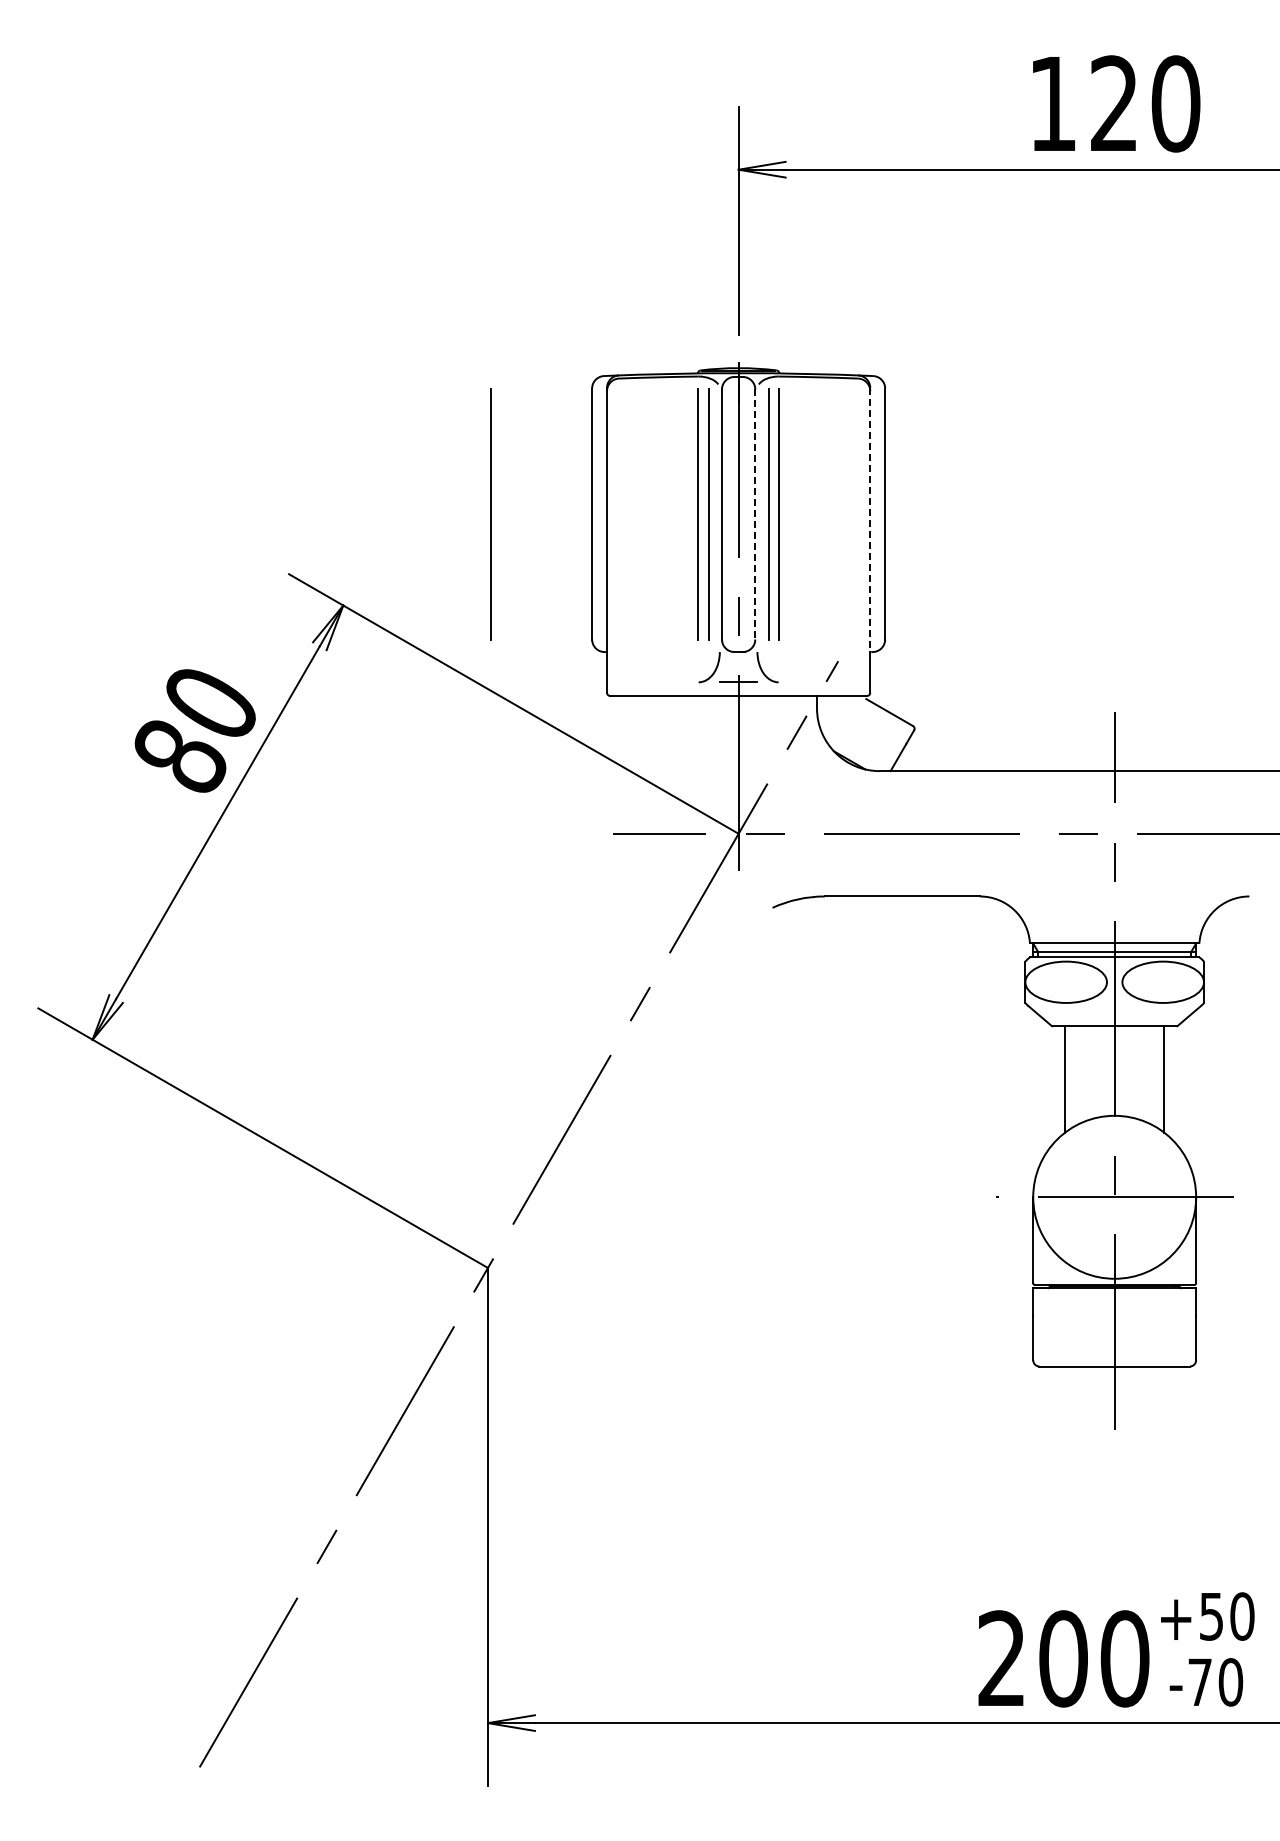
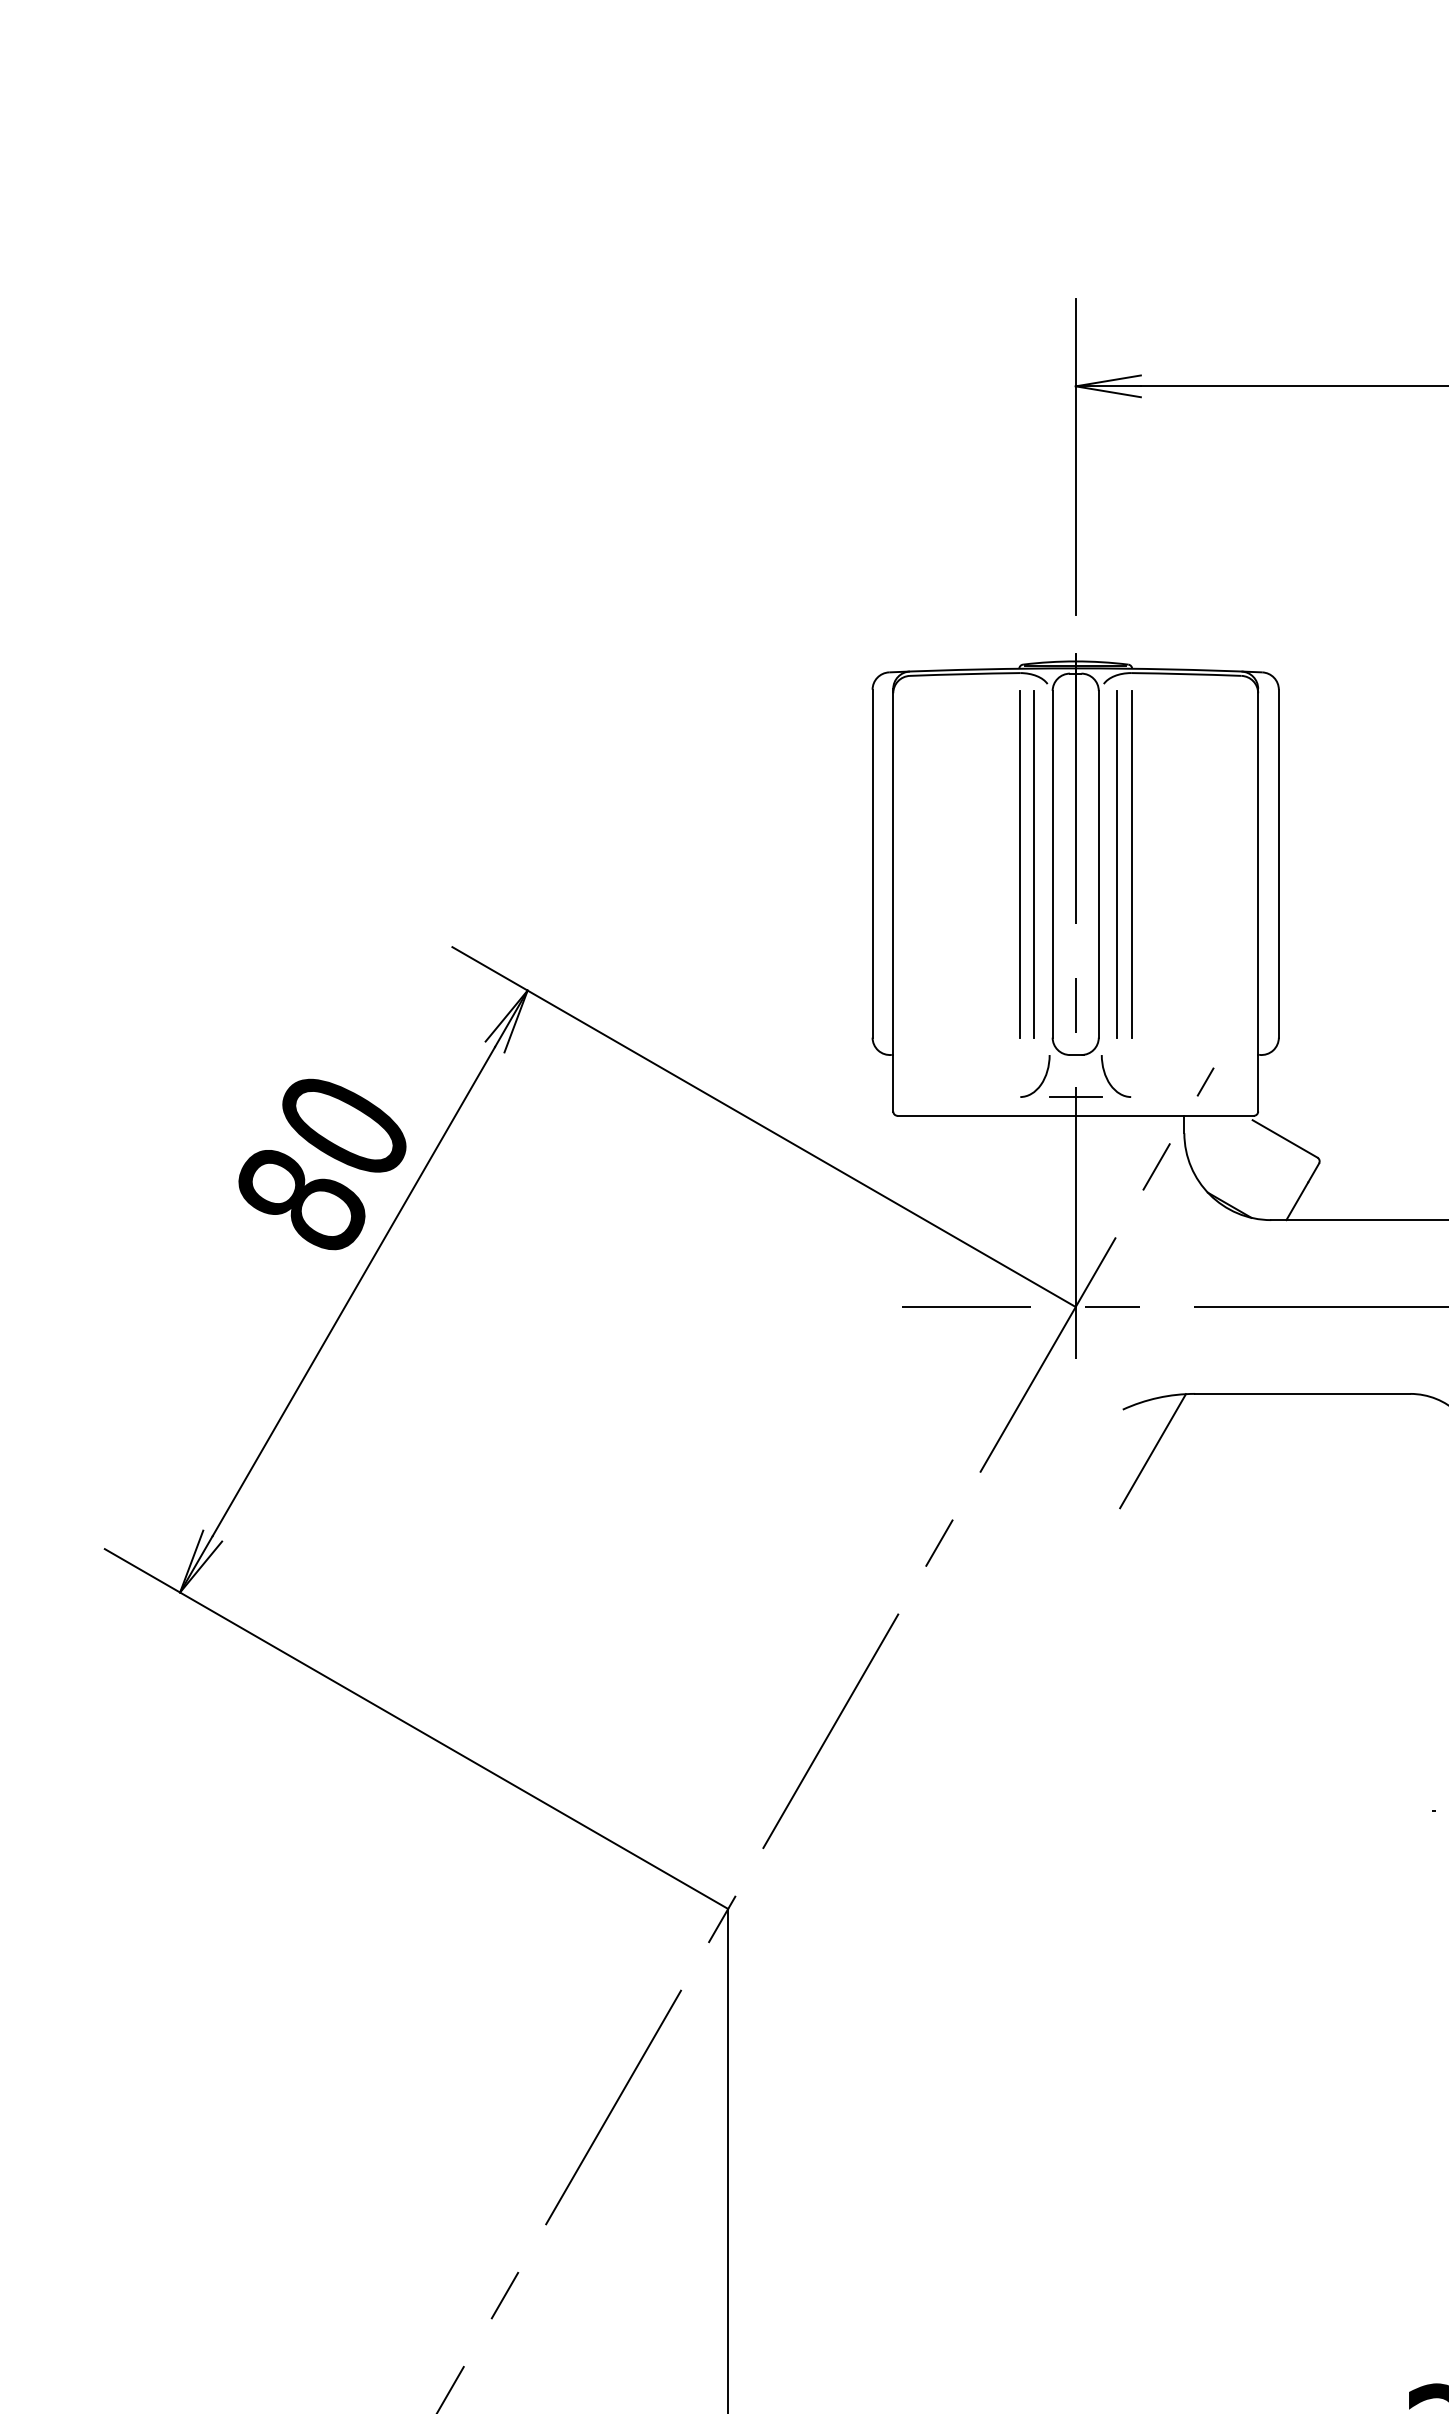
line: (490, 514) -> (731, 864), removed
line: (755, 515) -> (1099, 865), dashed -> solid
line: (870, 519) -> (1258, 871), dashed -> solid
line: (794, 937) -> (1153, 1450), added

